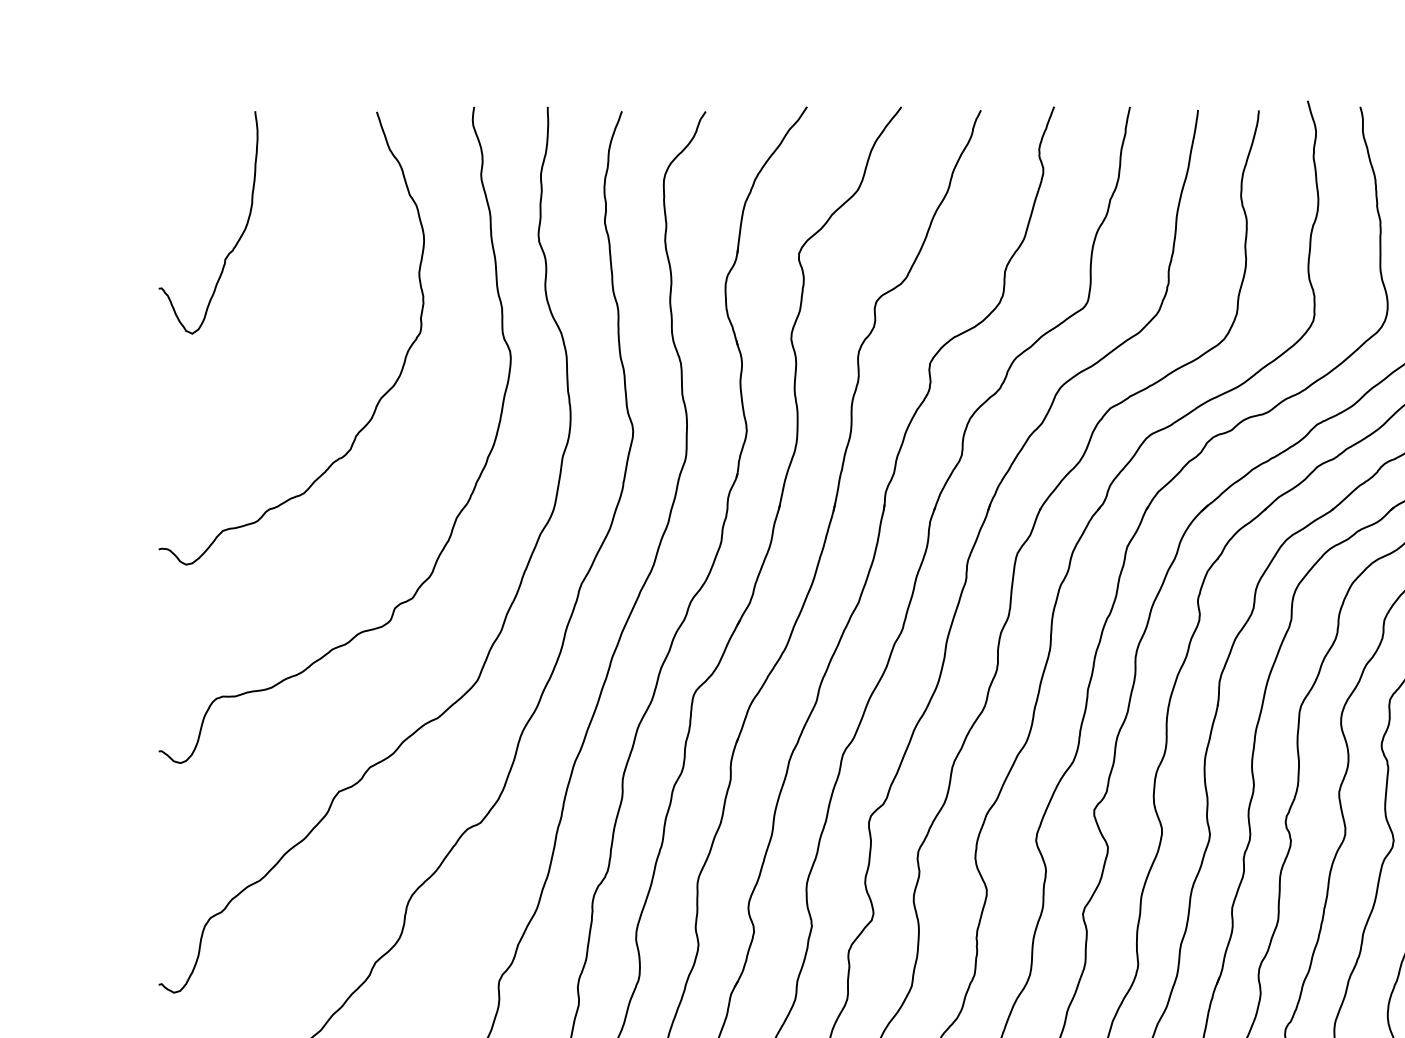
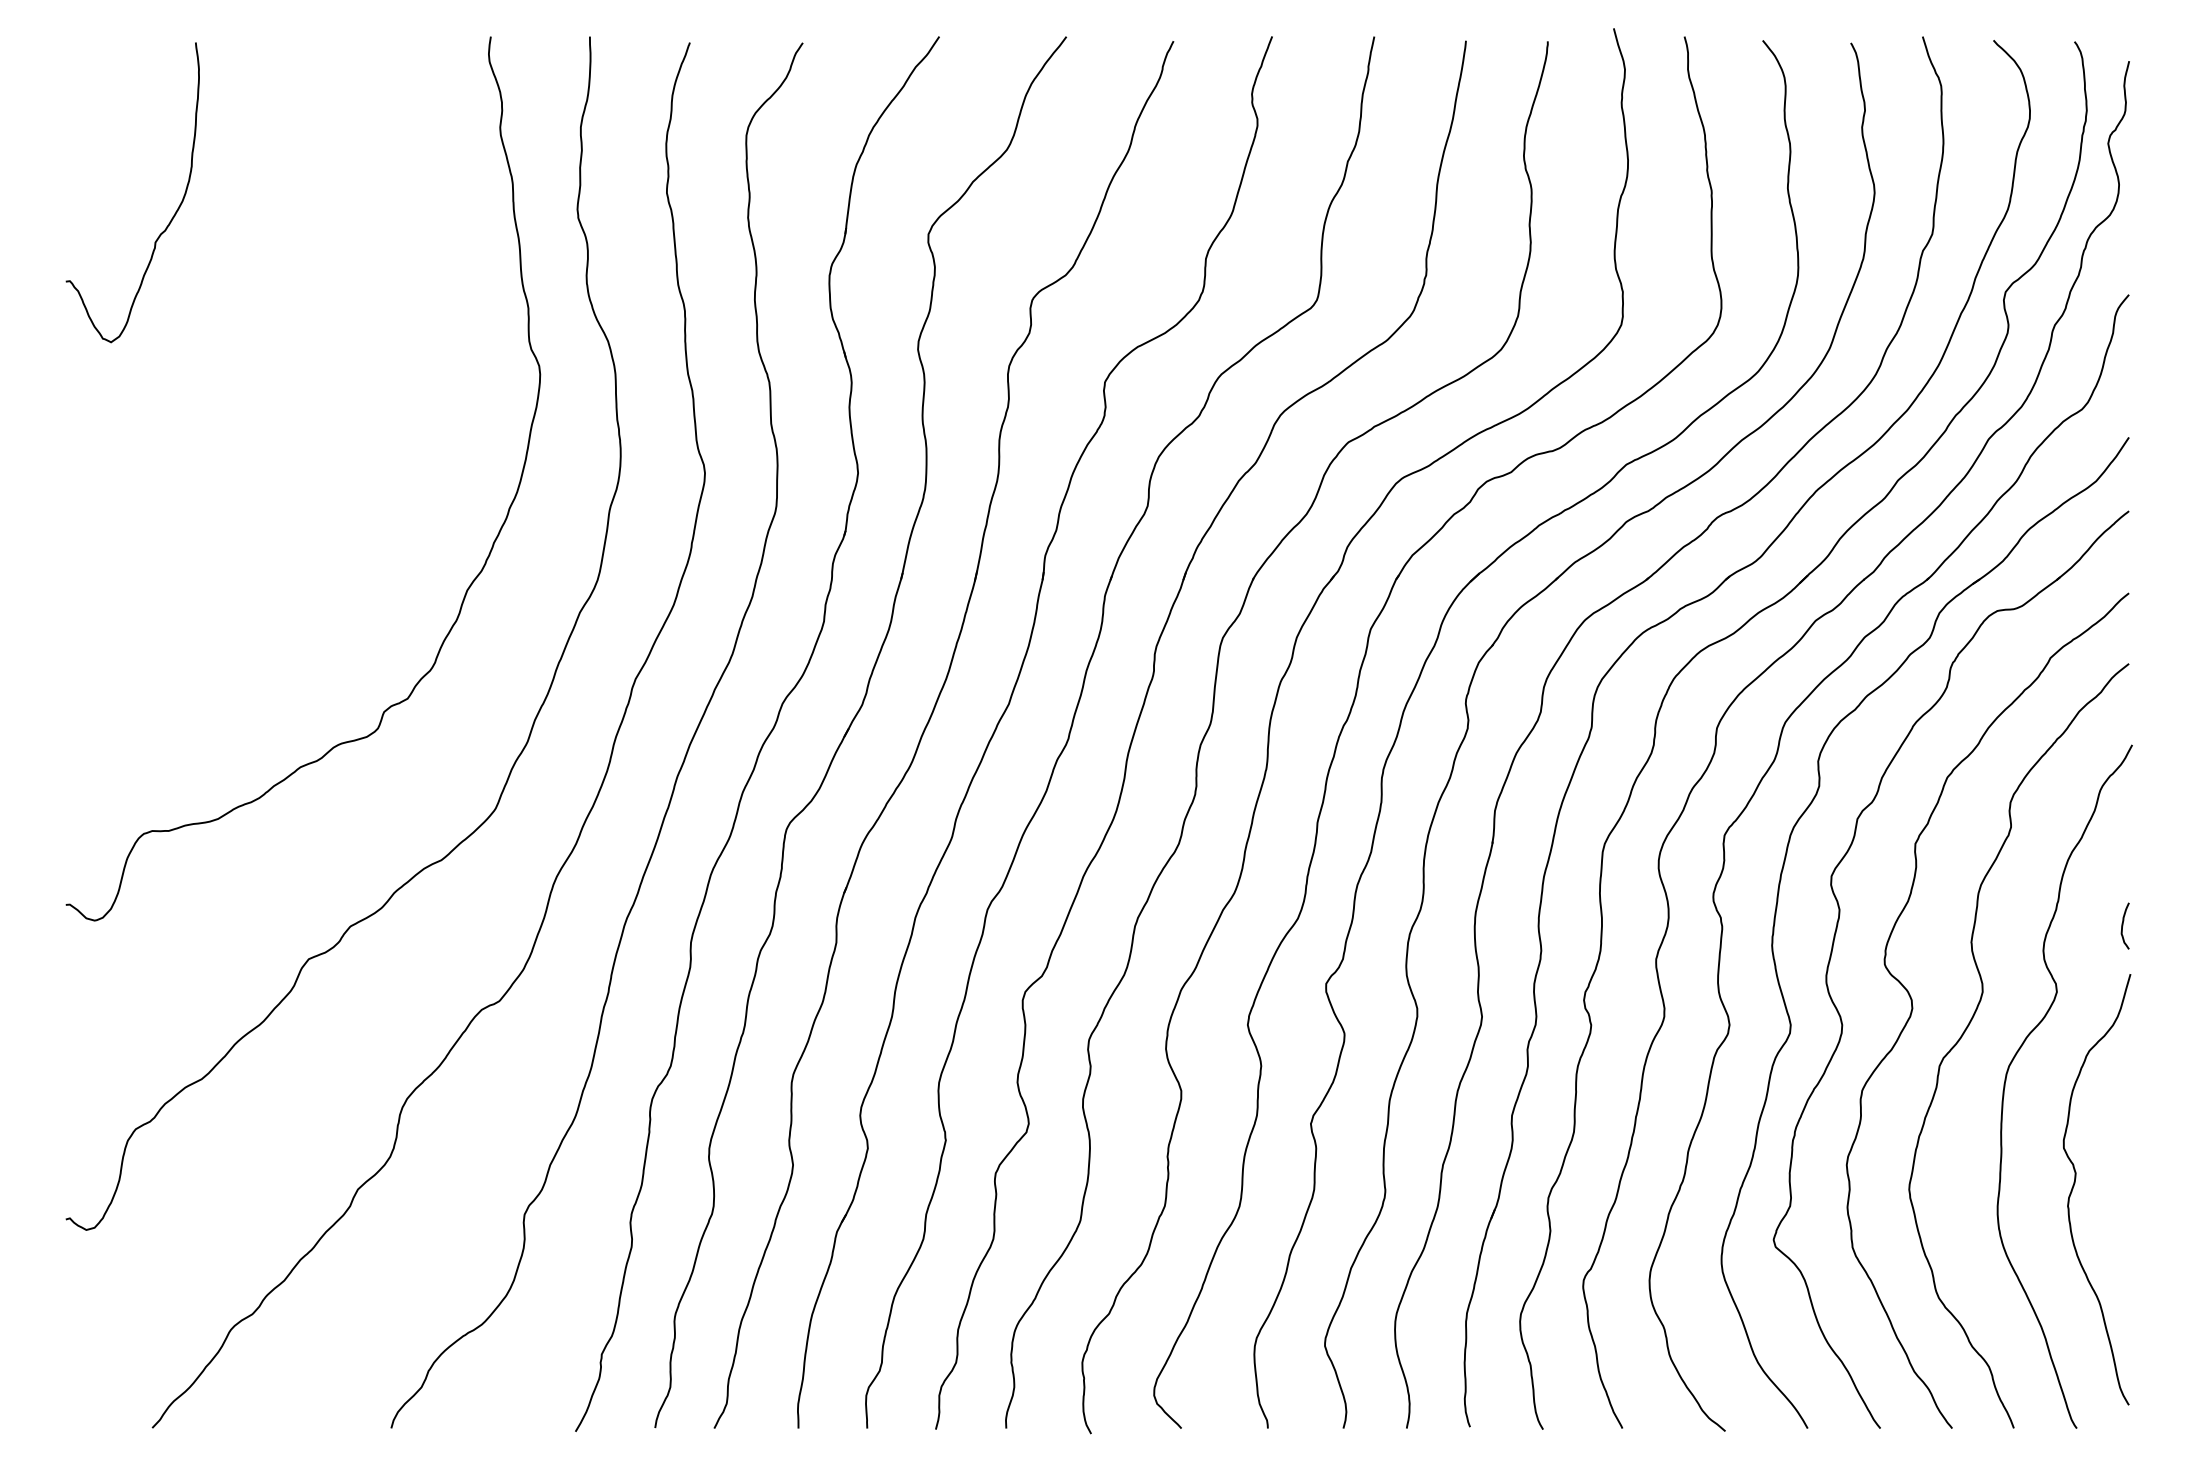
curve: (378, 399) -> (362, 431), removed

